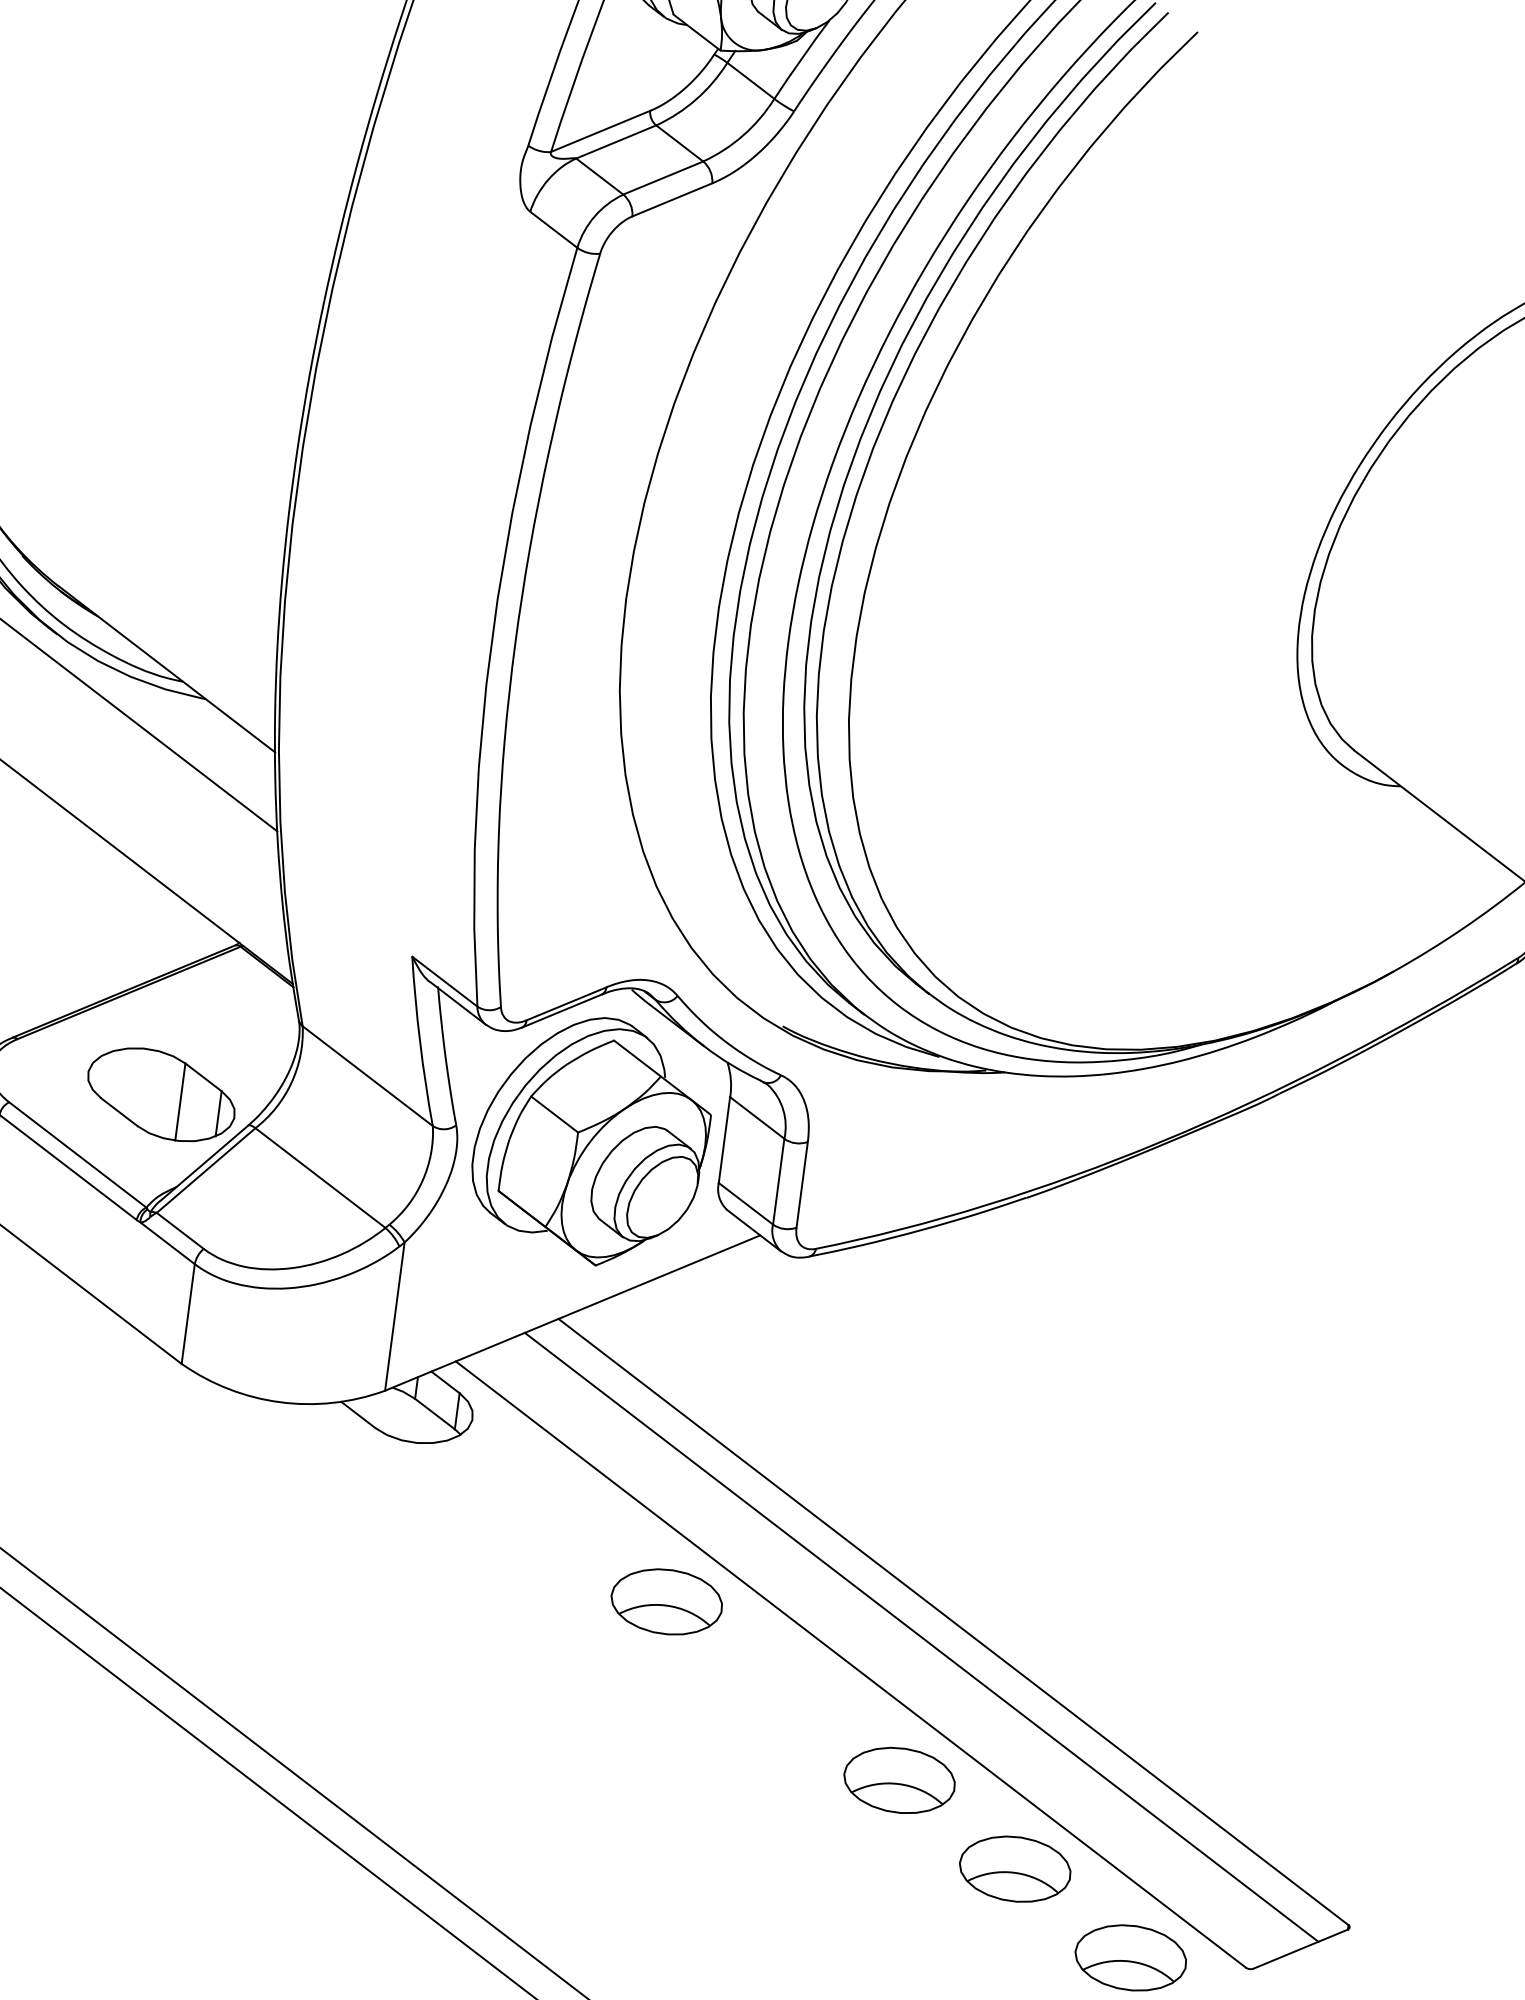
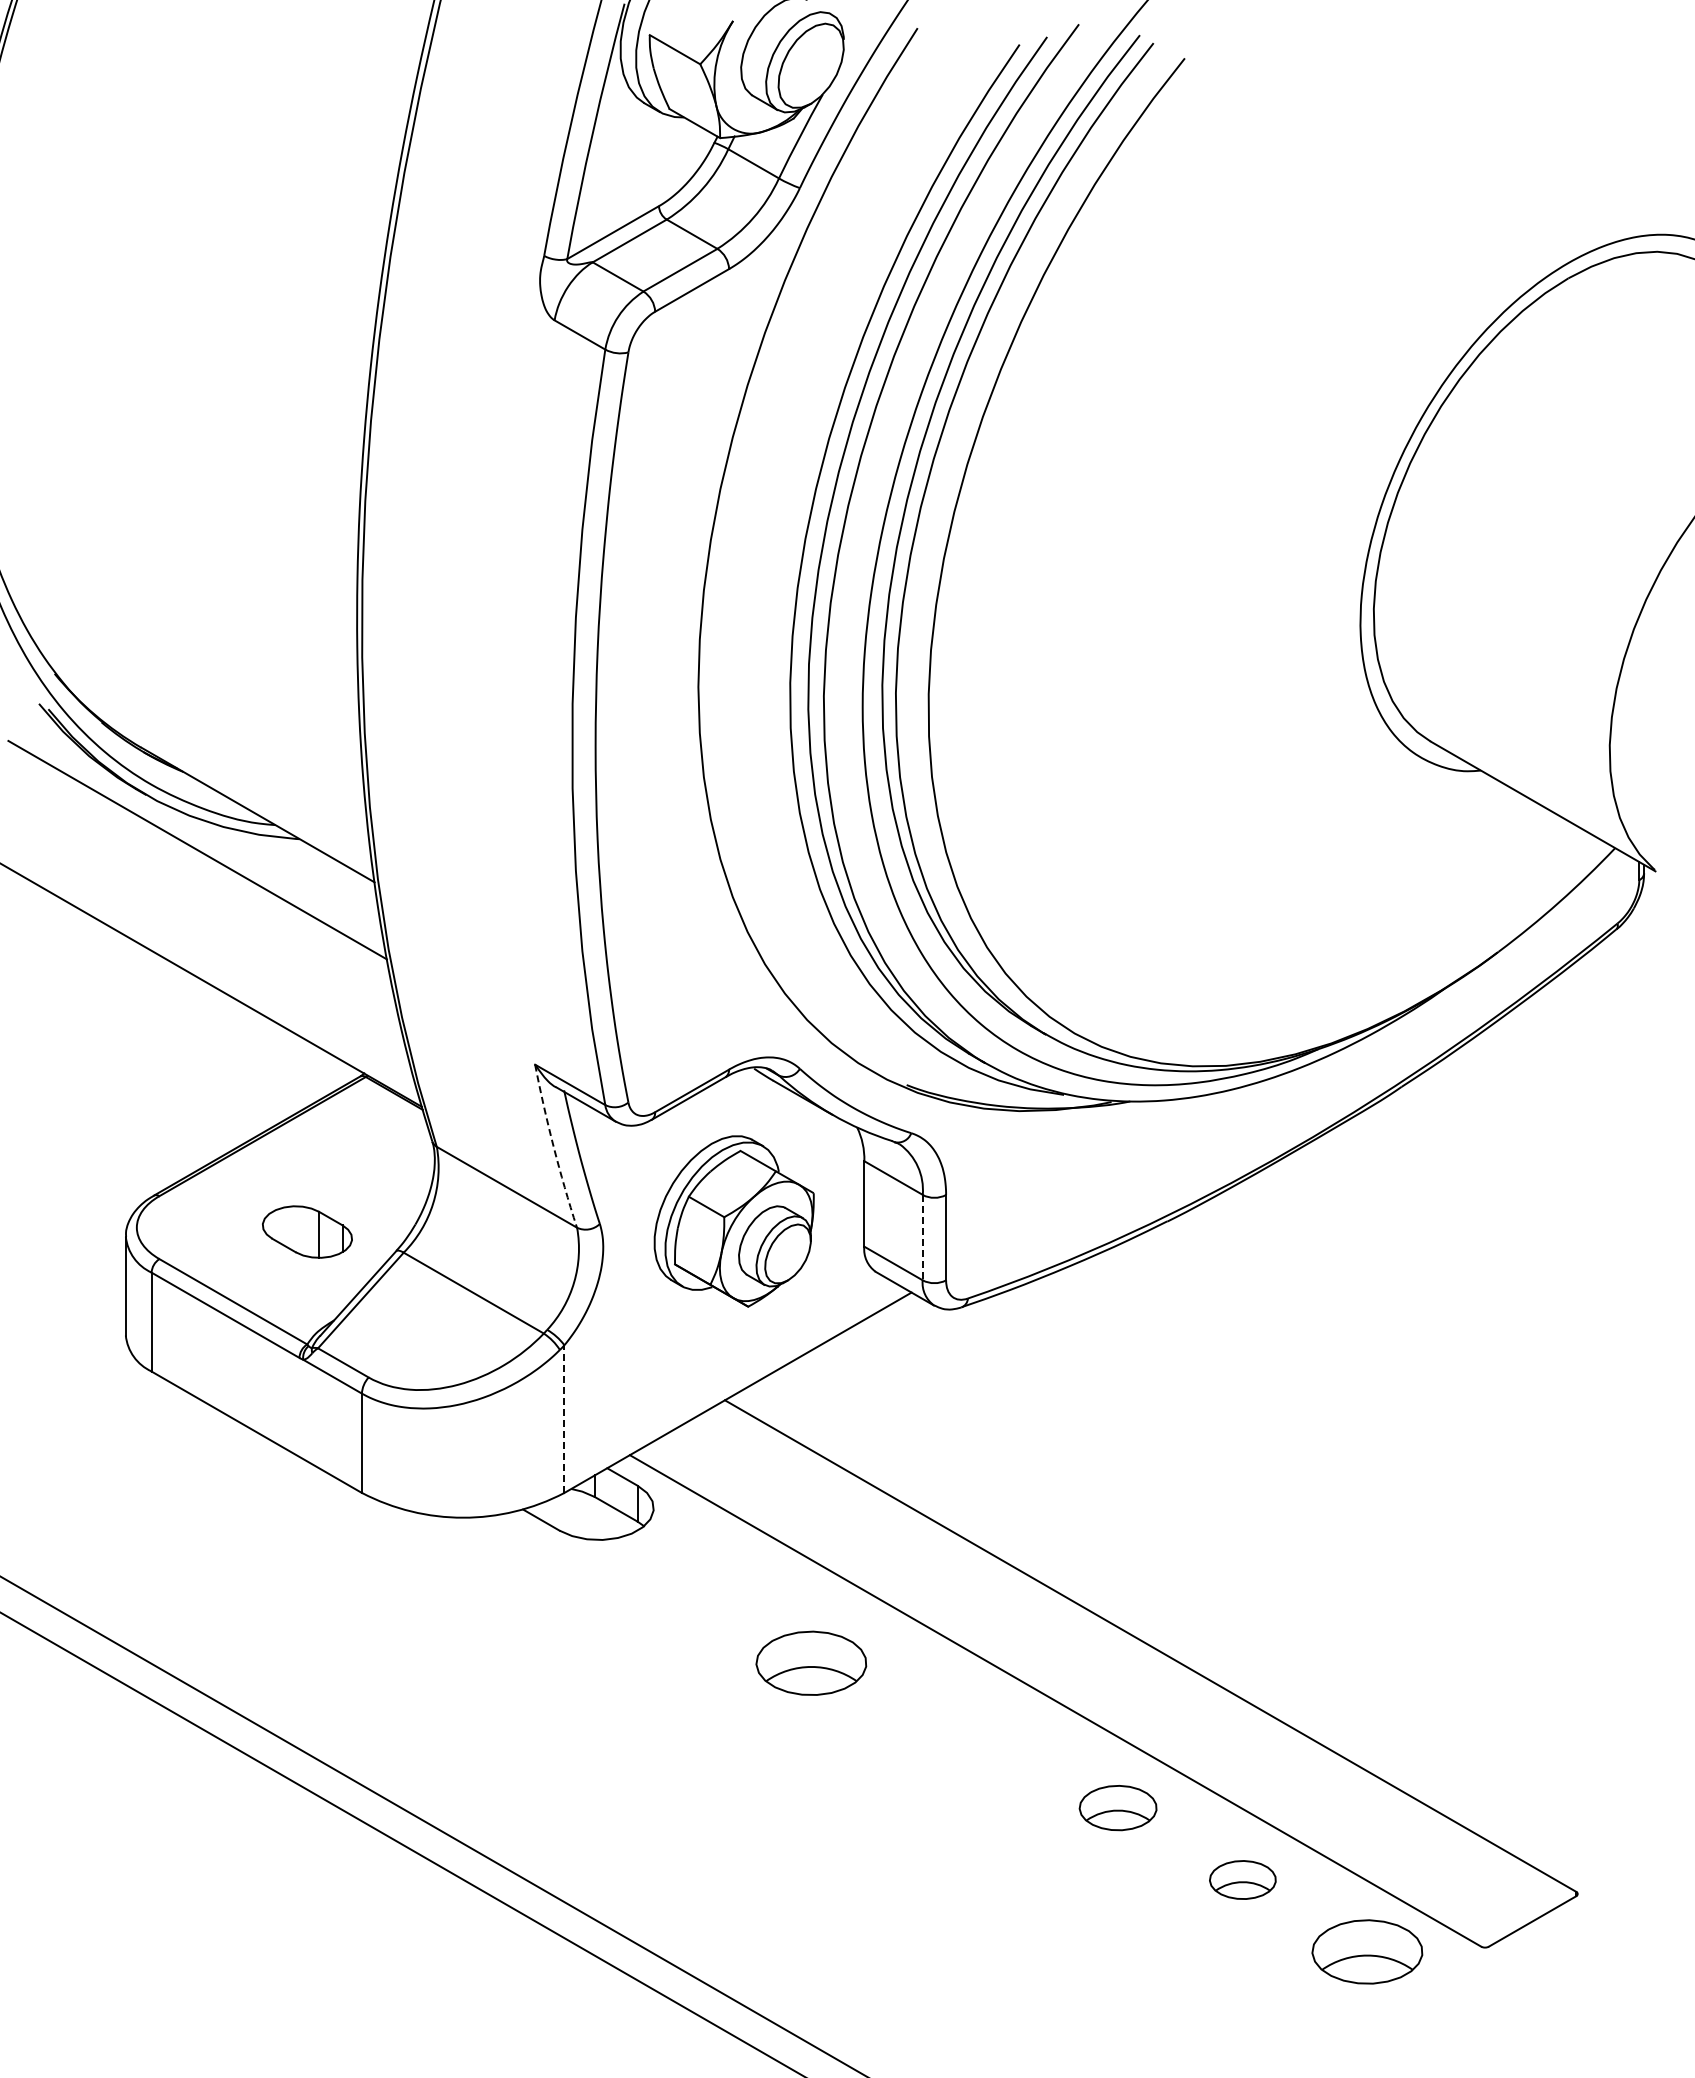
arc: (419, 1041) -> (553, 1146), solid -> dashed
part: (161, 1094) -> (307, 1231), size x0.6
part: (590, 1140) -> (733, 1221), size x0.7
line: (778, 1181) -> (922, 1237), solid -> dashed
line: (394, 1316) -> (564, 1419), solid -> dashed
part: (667, 1601) -> (811, 1662), moved
line: (920, 1637) -> (1120, 1665), removed
part: (898, 1779) -> (1117, 1807), size x0.7
part: (1014, 1868) -> (1242, 1879), size x0.6

